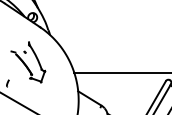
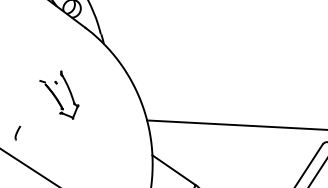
part: (28, 62) -> (59, 94), size x0.6

